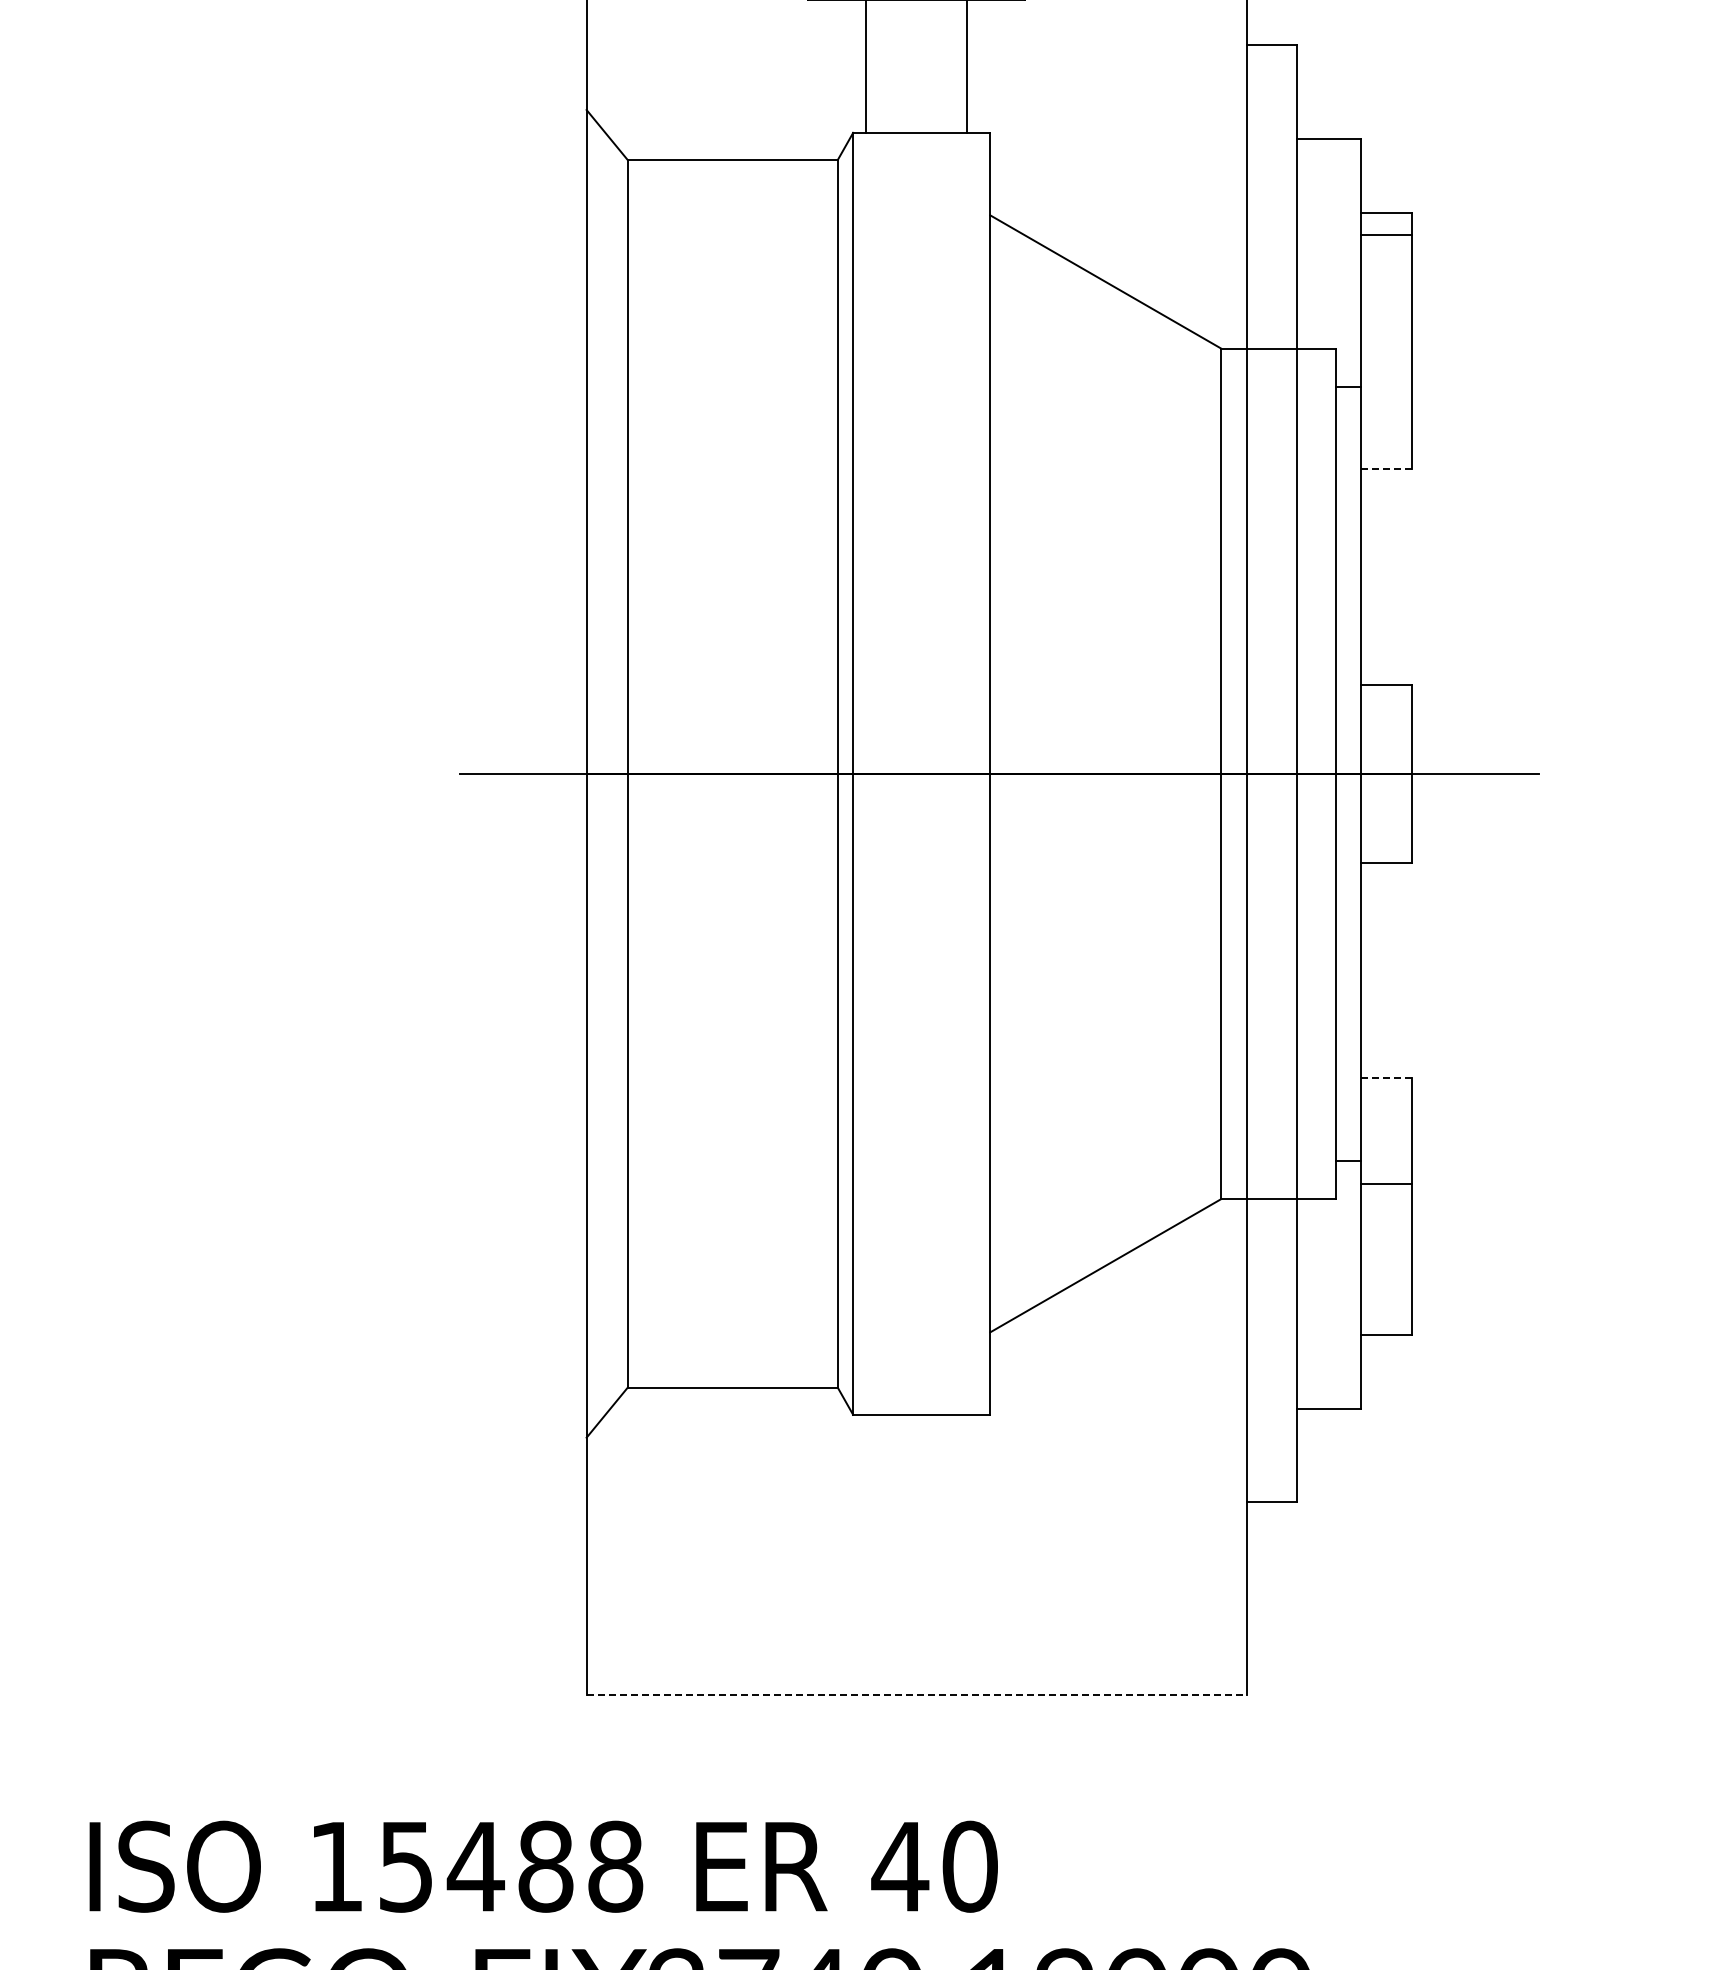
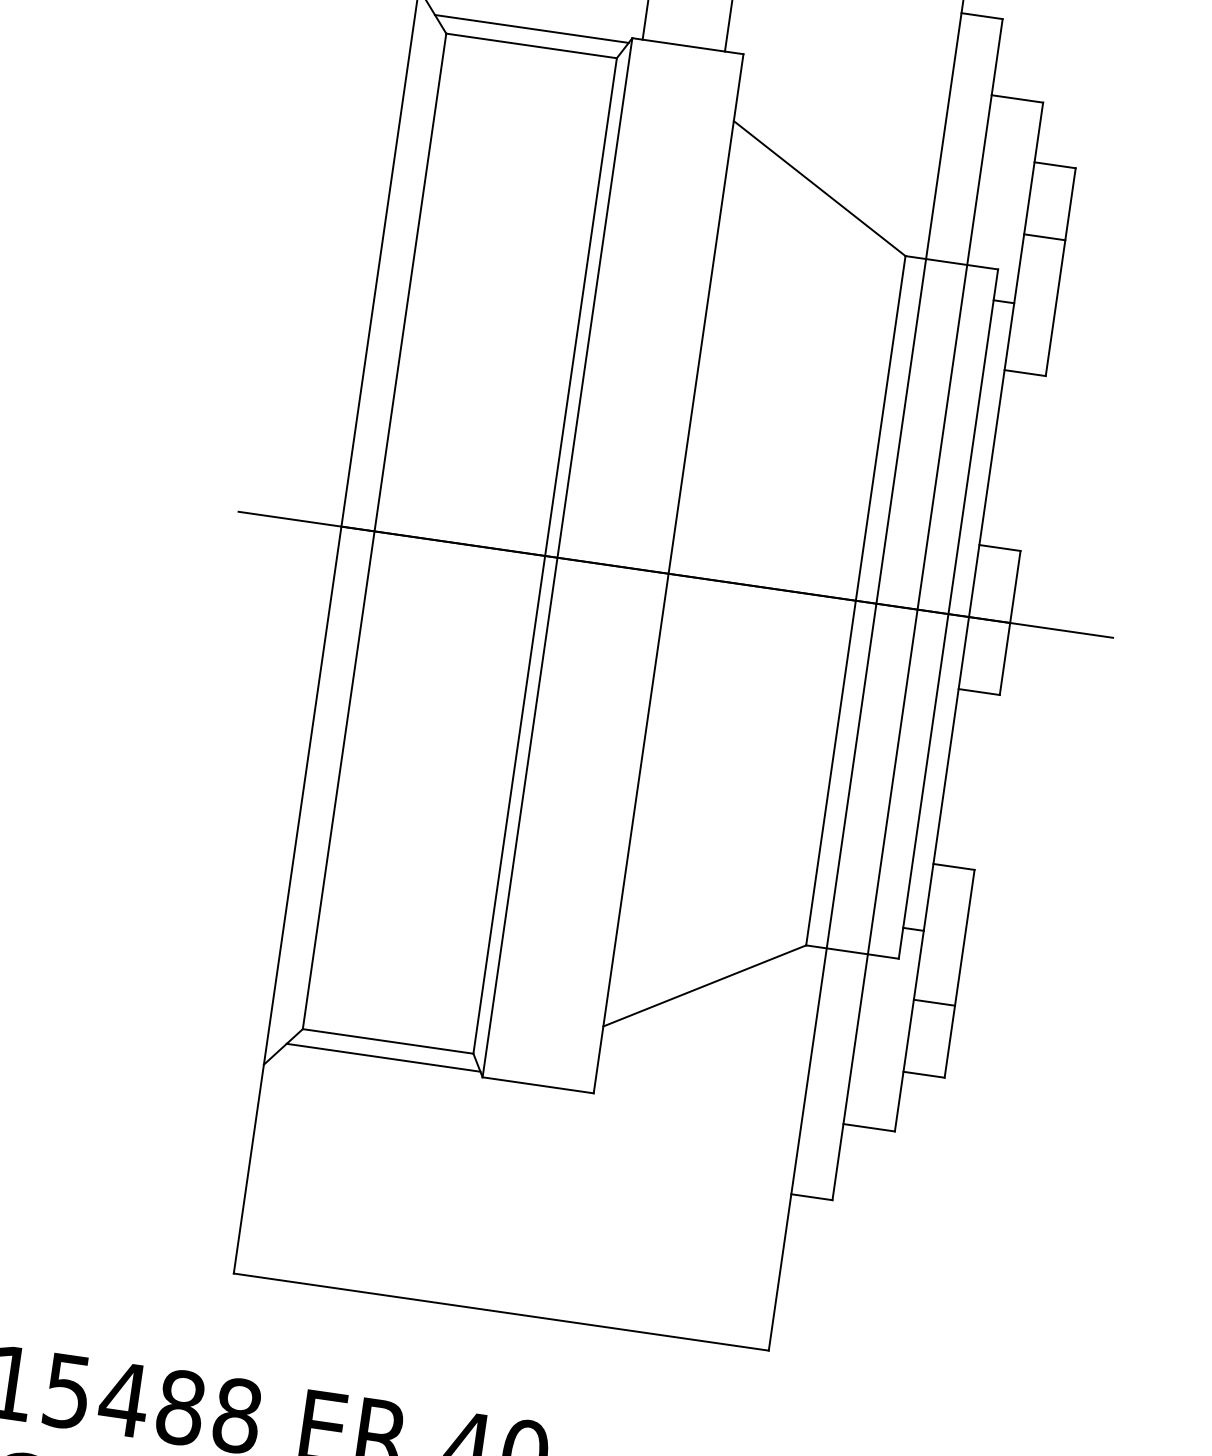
line: (729, 139) -> (531, 29), added
line: (1385, 234) -> (1044, 237), moved
line: (1386, 469) -> (1025, 373), dashed -> solid
line: (1386, 1078) -> (954, 866), dashed -> solid
line: (1385, 1184) -> (933, 1003), moved
line: (729, 1408) -> (383, 1057), added
line: (917, 1695) -> (501, 1312), dashed -> solid

